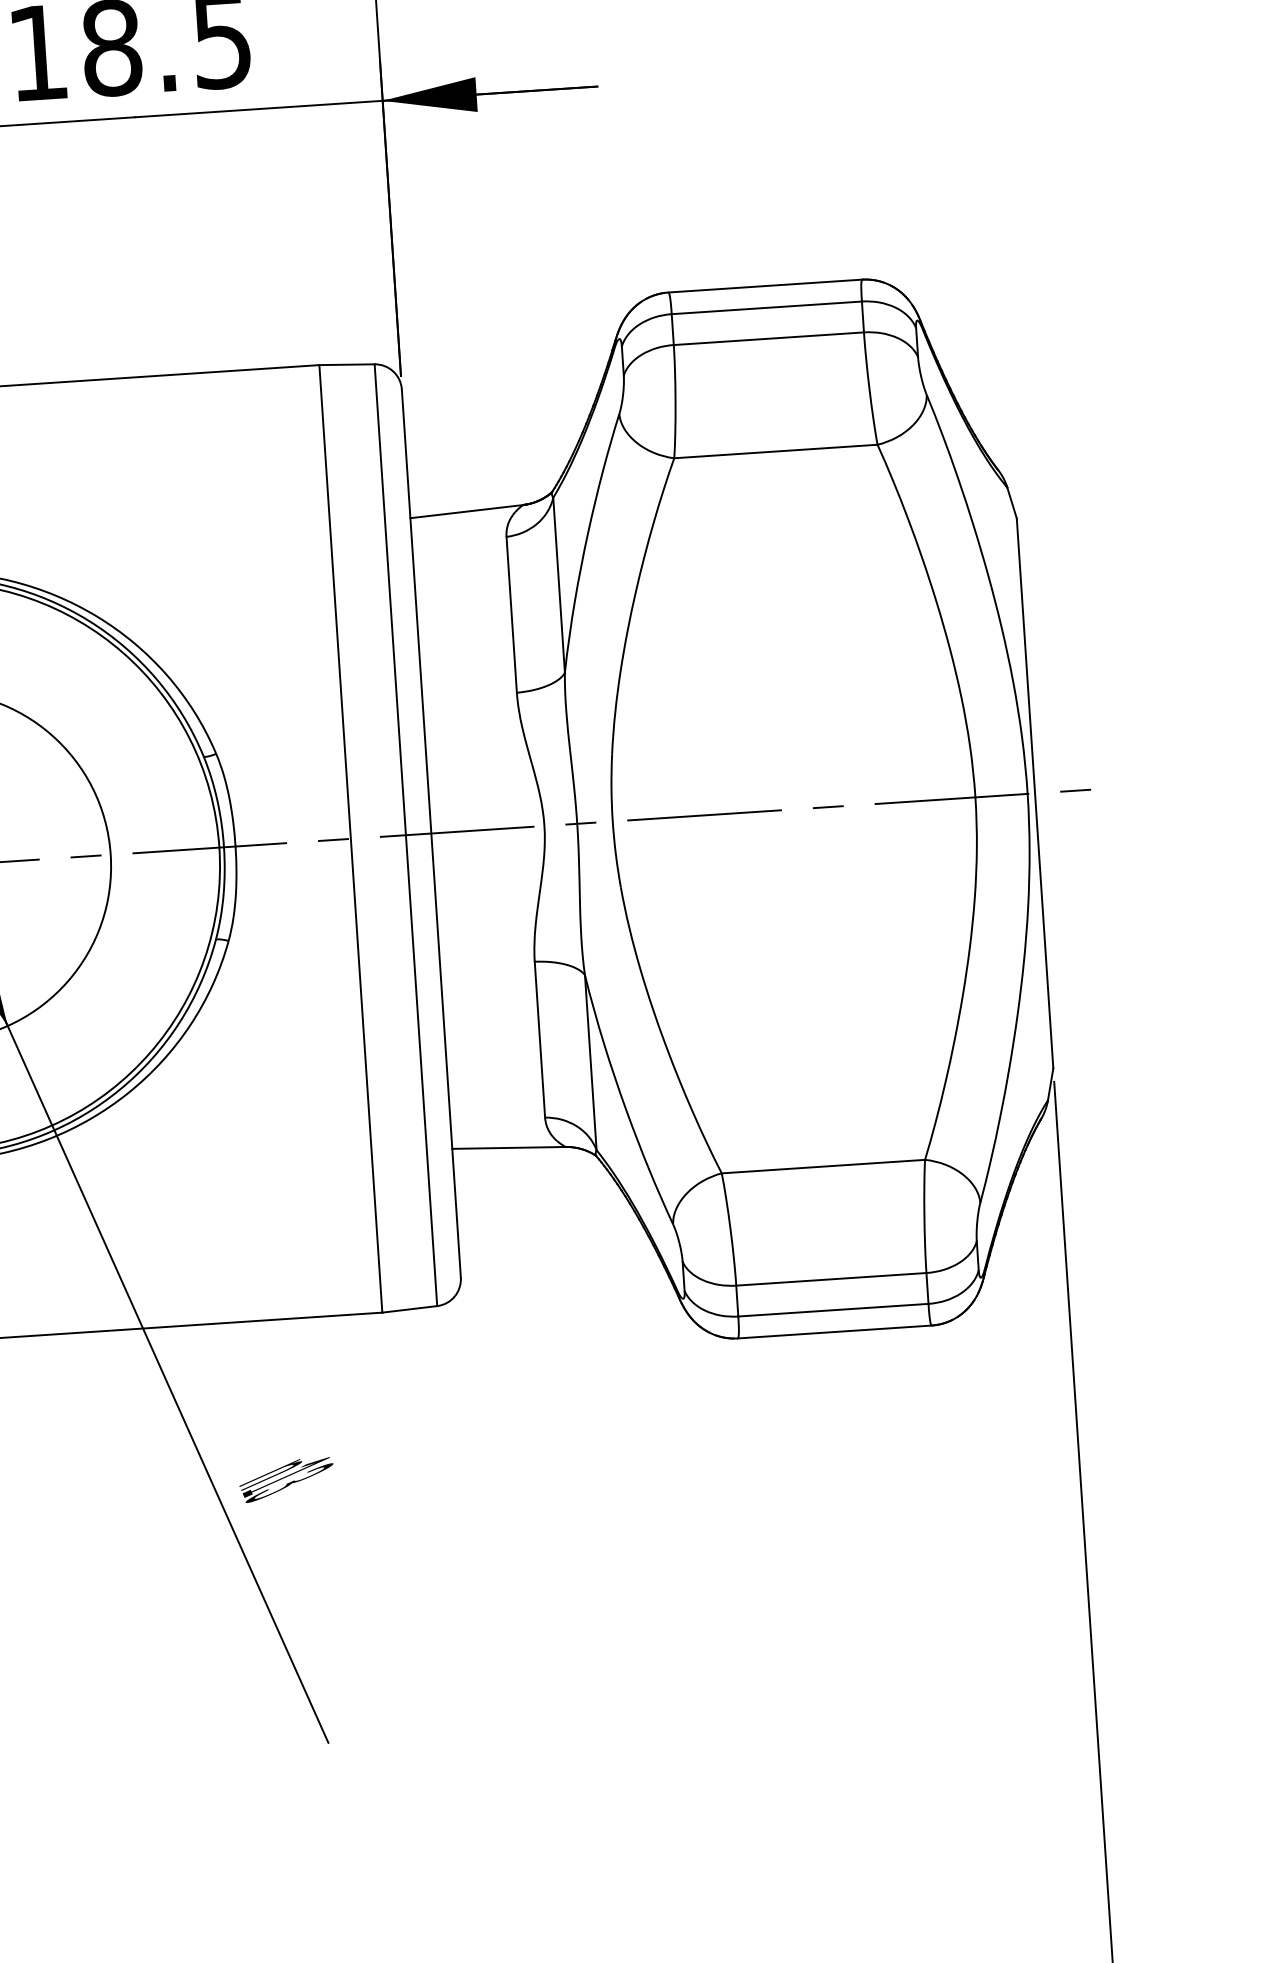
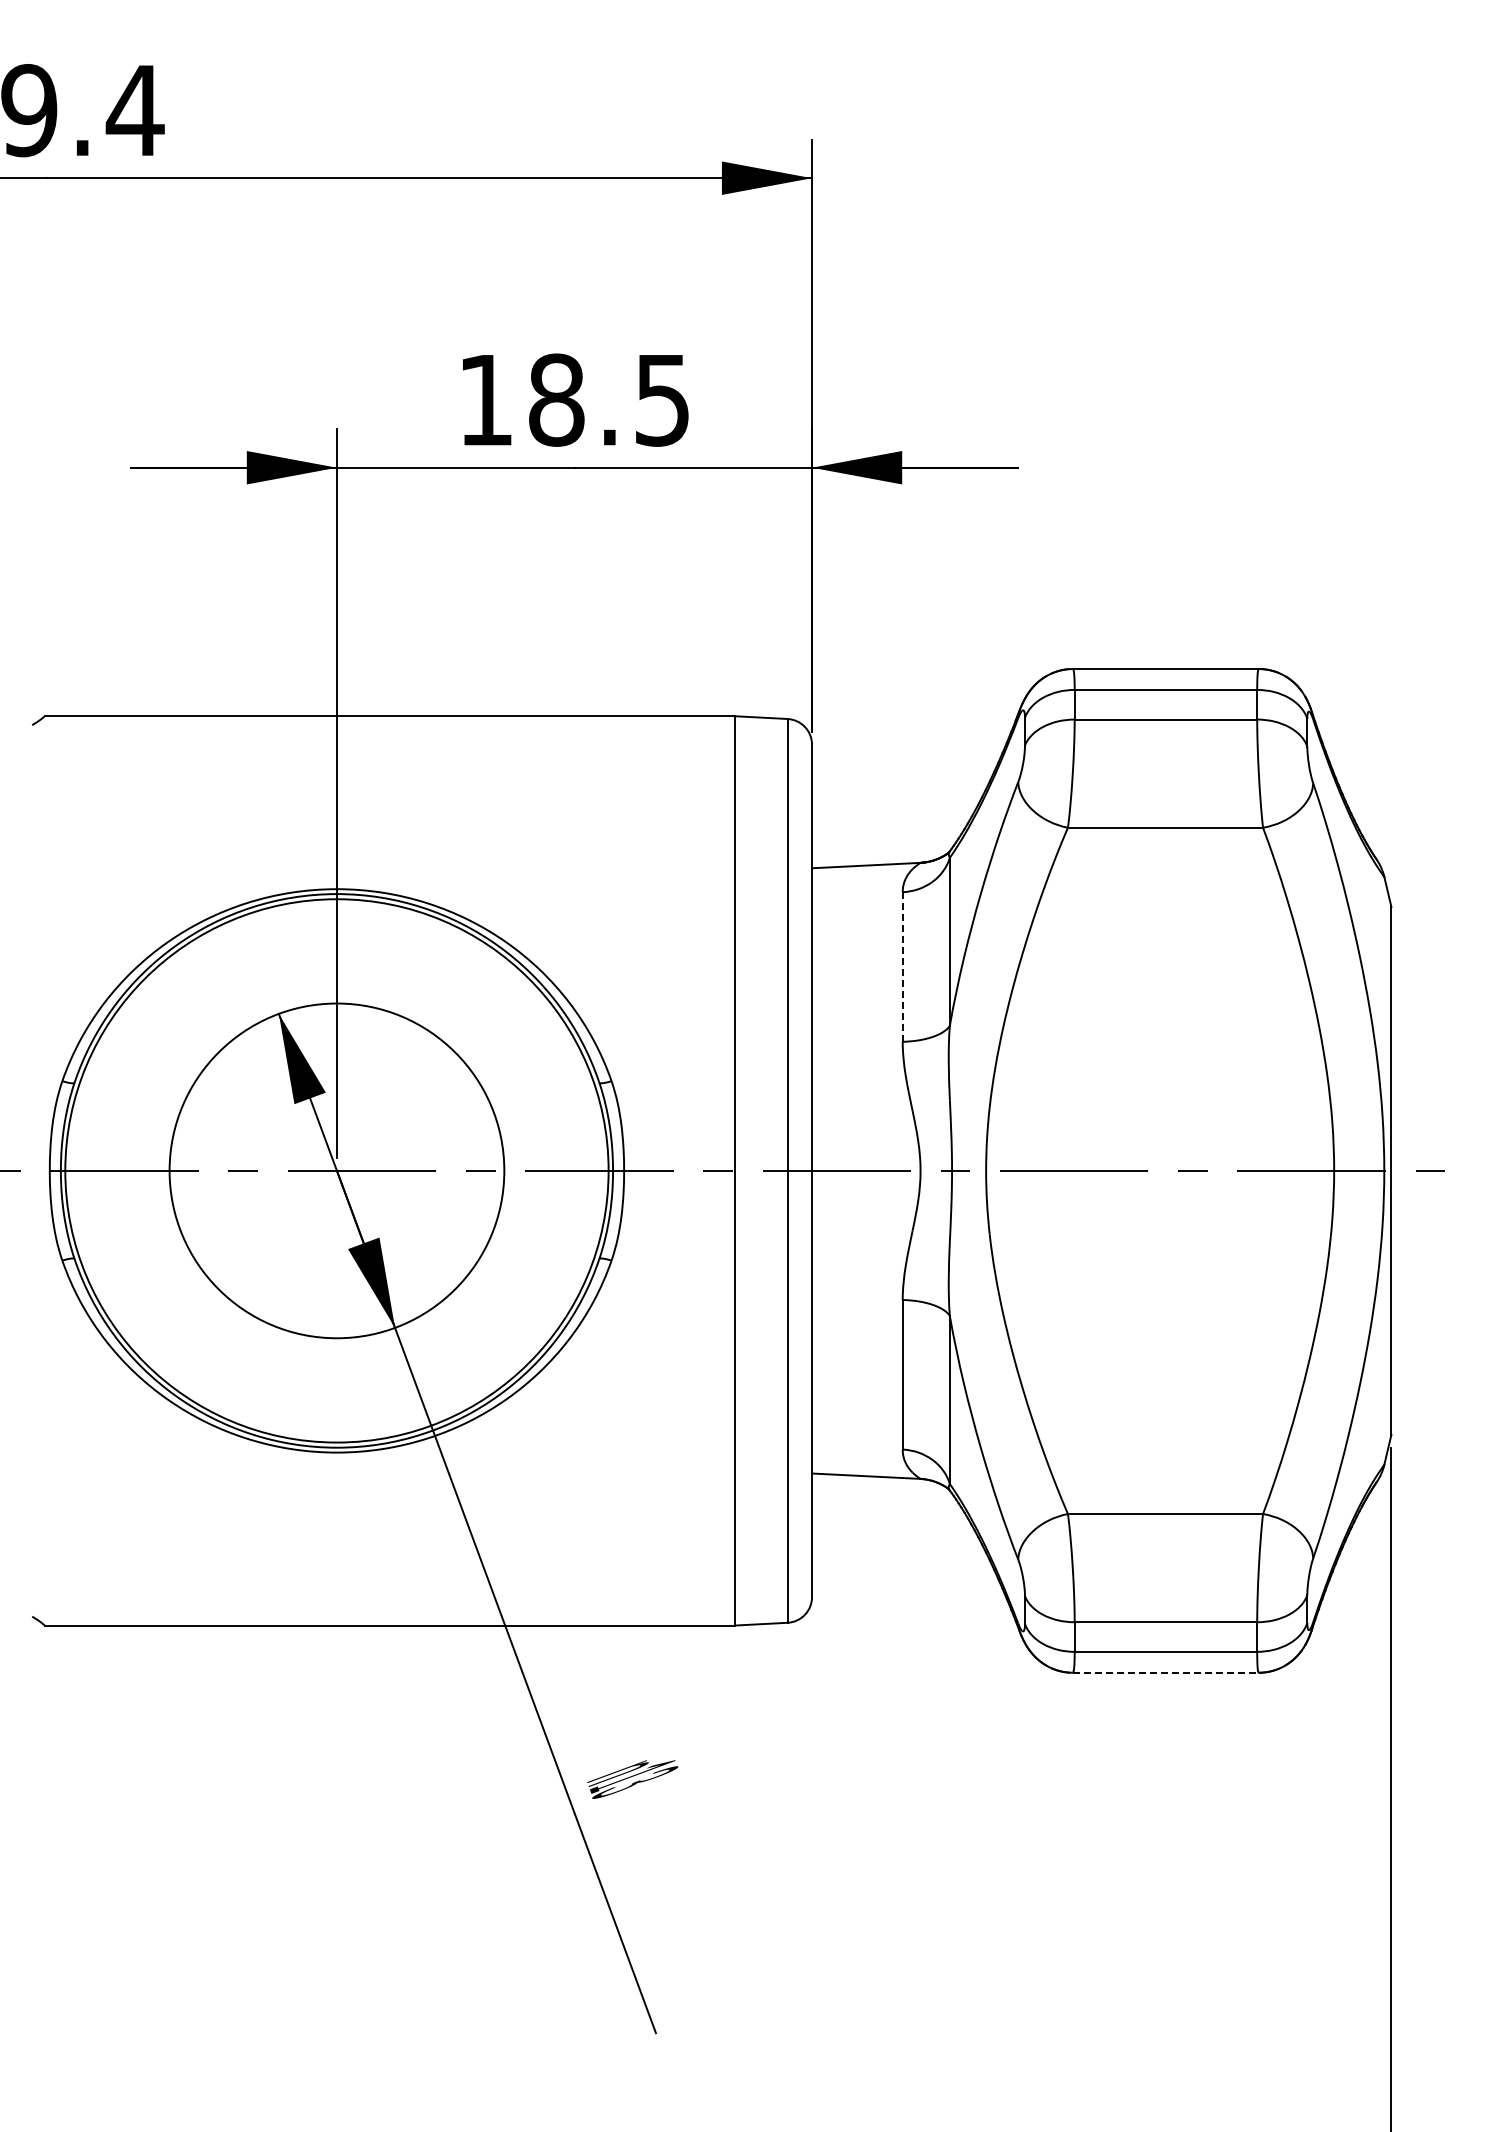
line: (511, 615) -> (902, 967), solid -> dashed
line: (834, 1331) -> (1165, 1672), solid -> dashed

